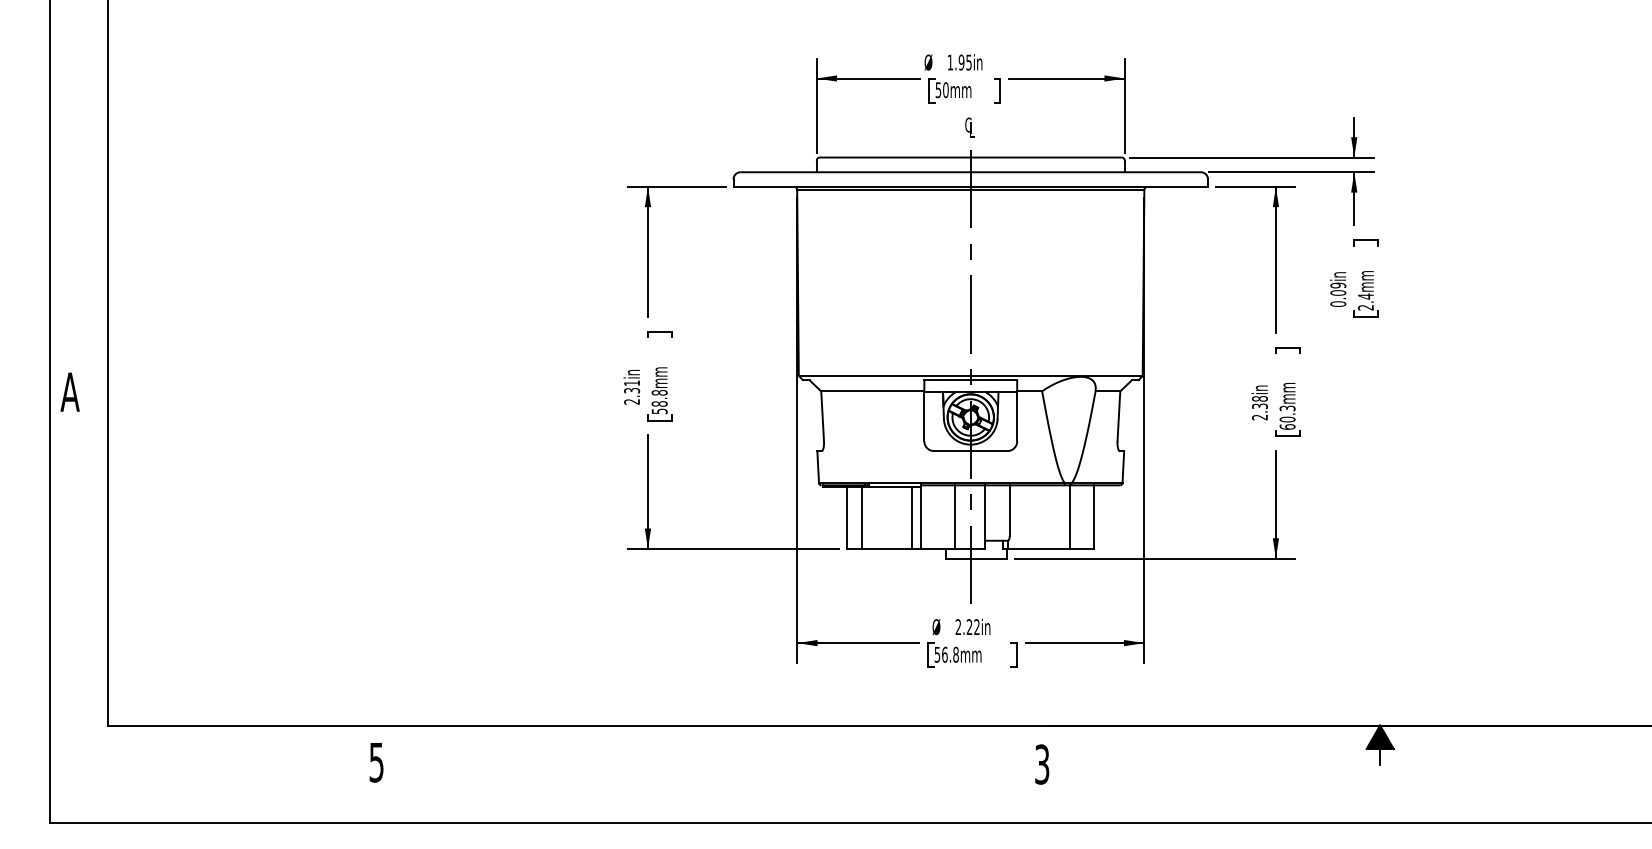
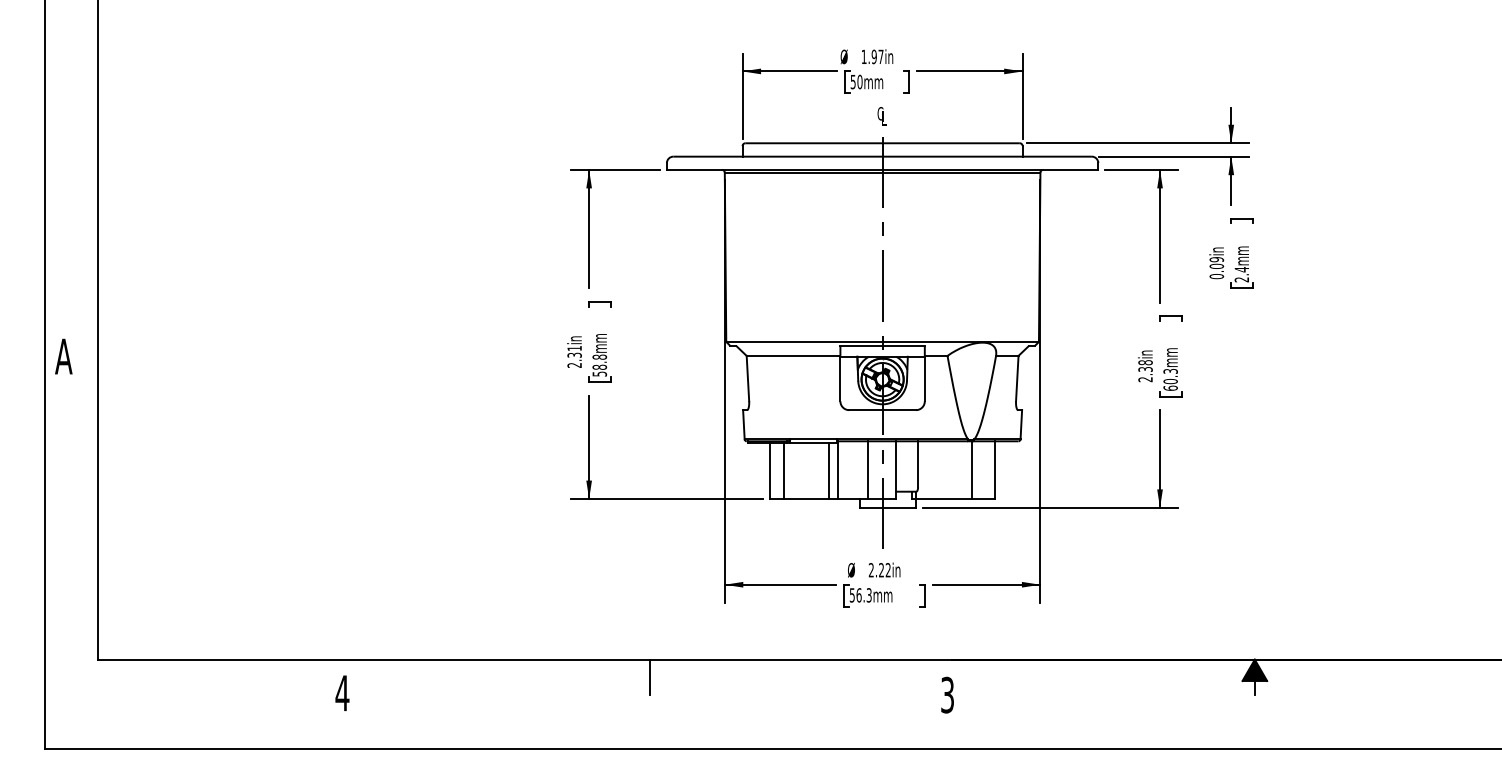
text: (968, 63) -> (880, 57), 1.95in -> 1.97in
text: (955, 654) -> (868, 595), 56.8mm -> 56.3mm
line: (714, 745) -> (649, 677), added
text: (376, 762) -> (342, 693), 5 -> 4

